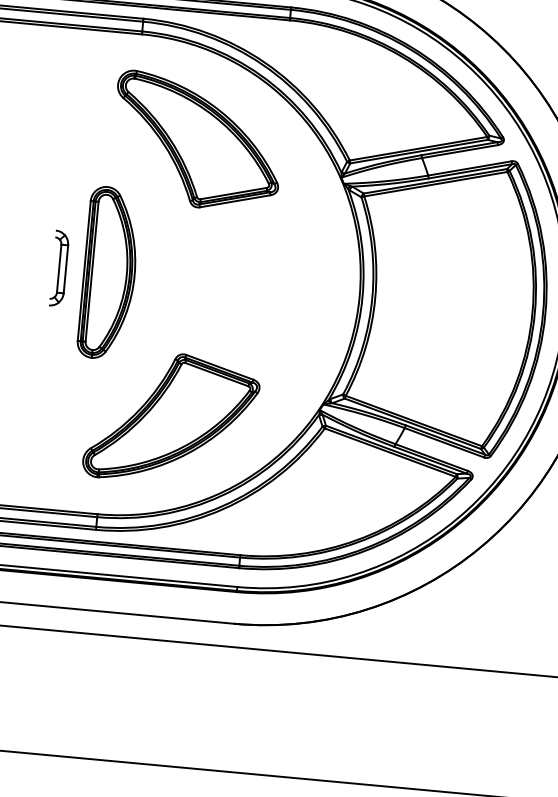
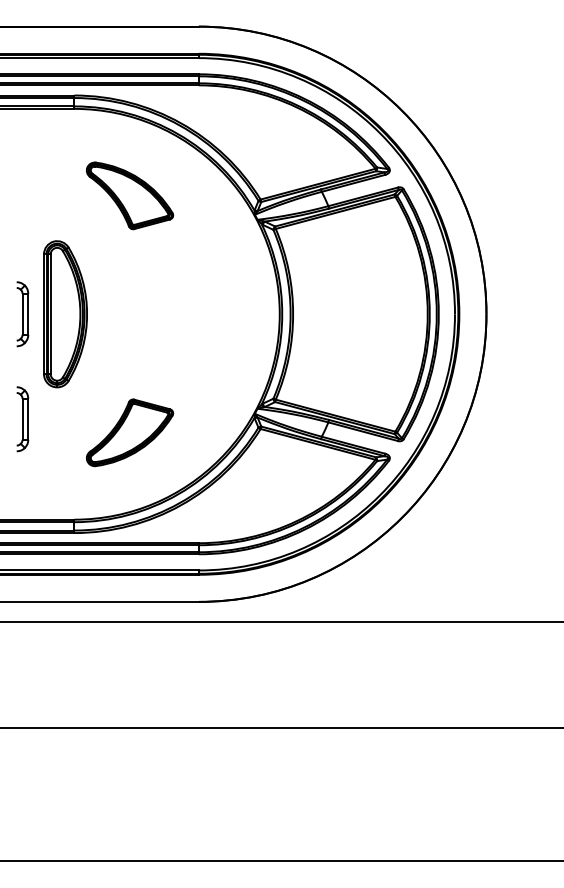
part: (197, 141) -> (129, 195), size x0.6
part: (47, 391) -> (22, 419), added
part: (171, 418) -> (129, 432), size x0.6

